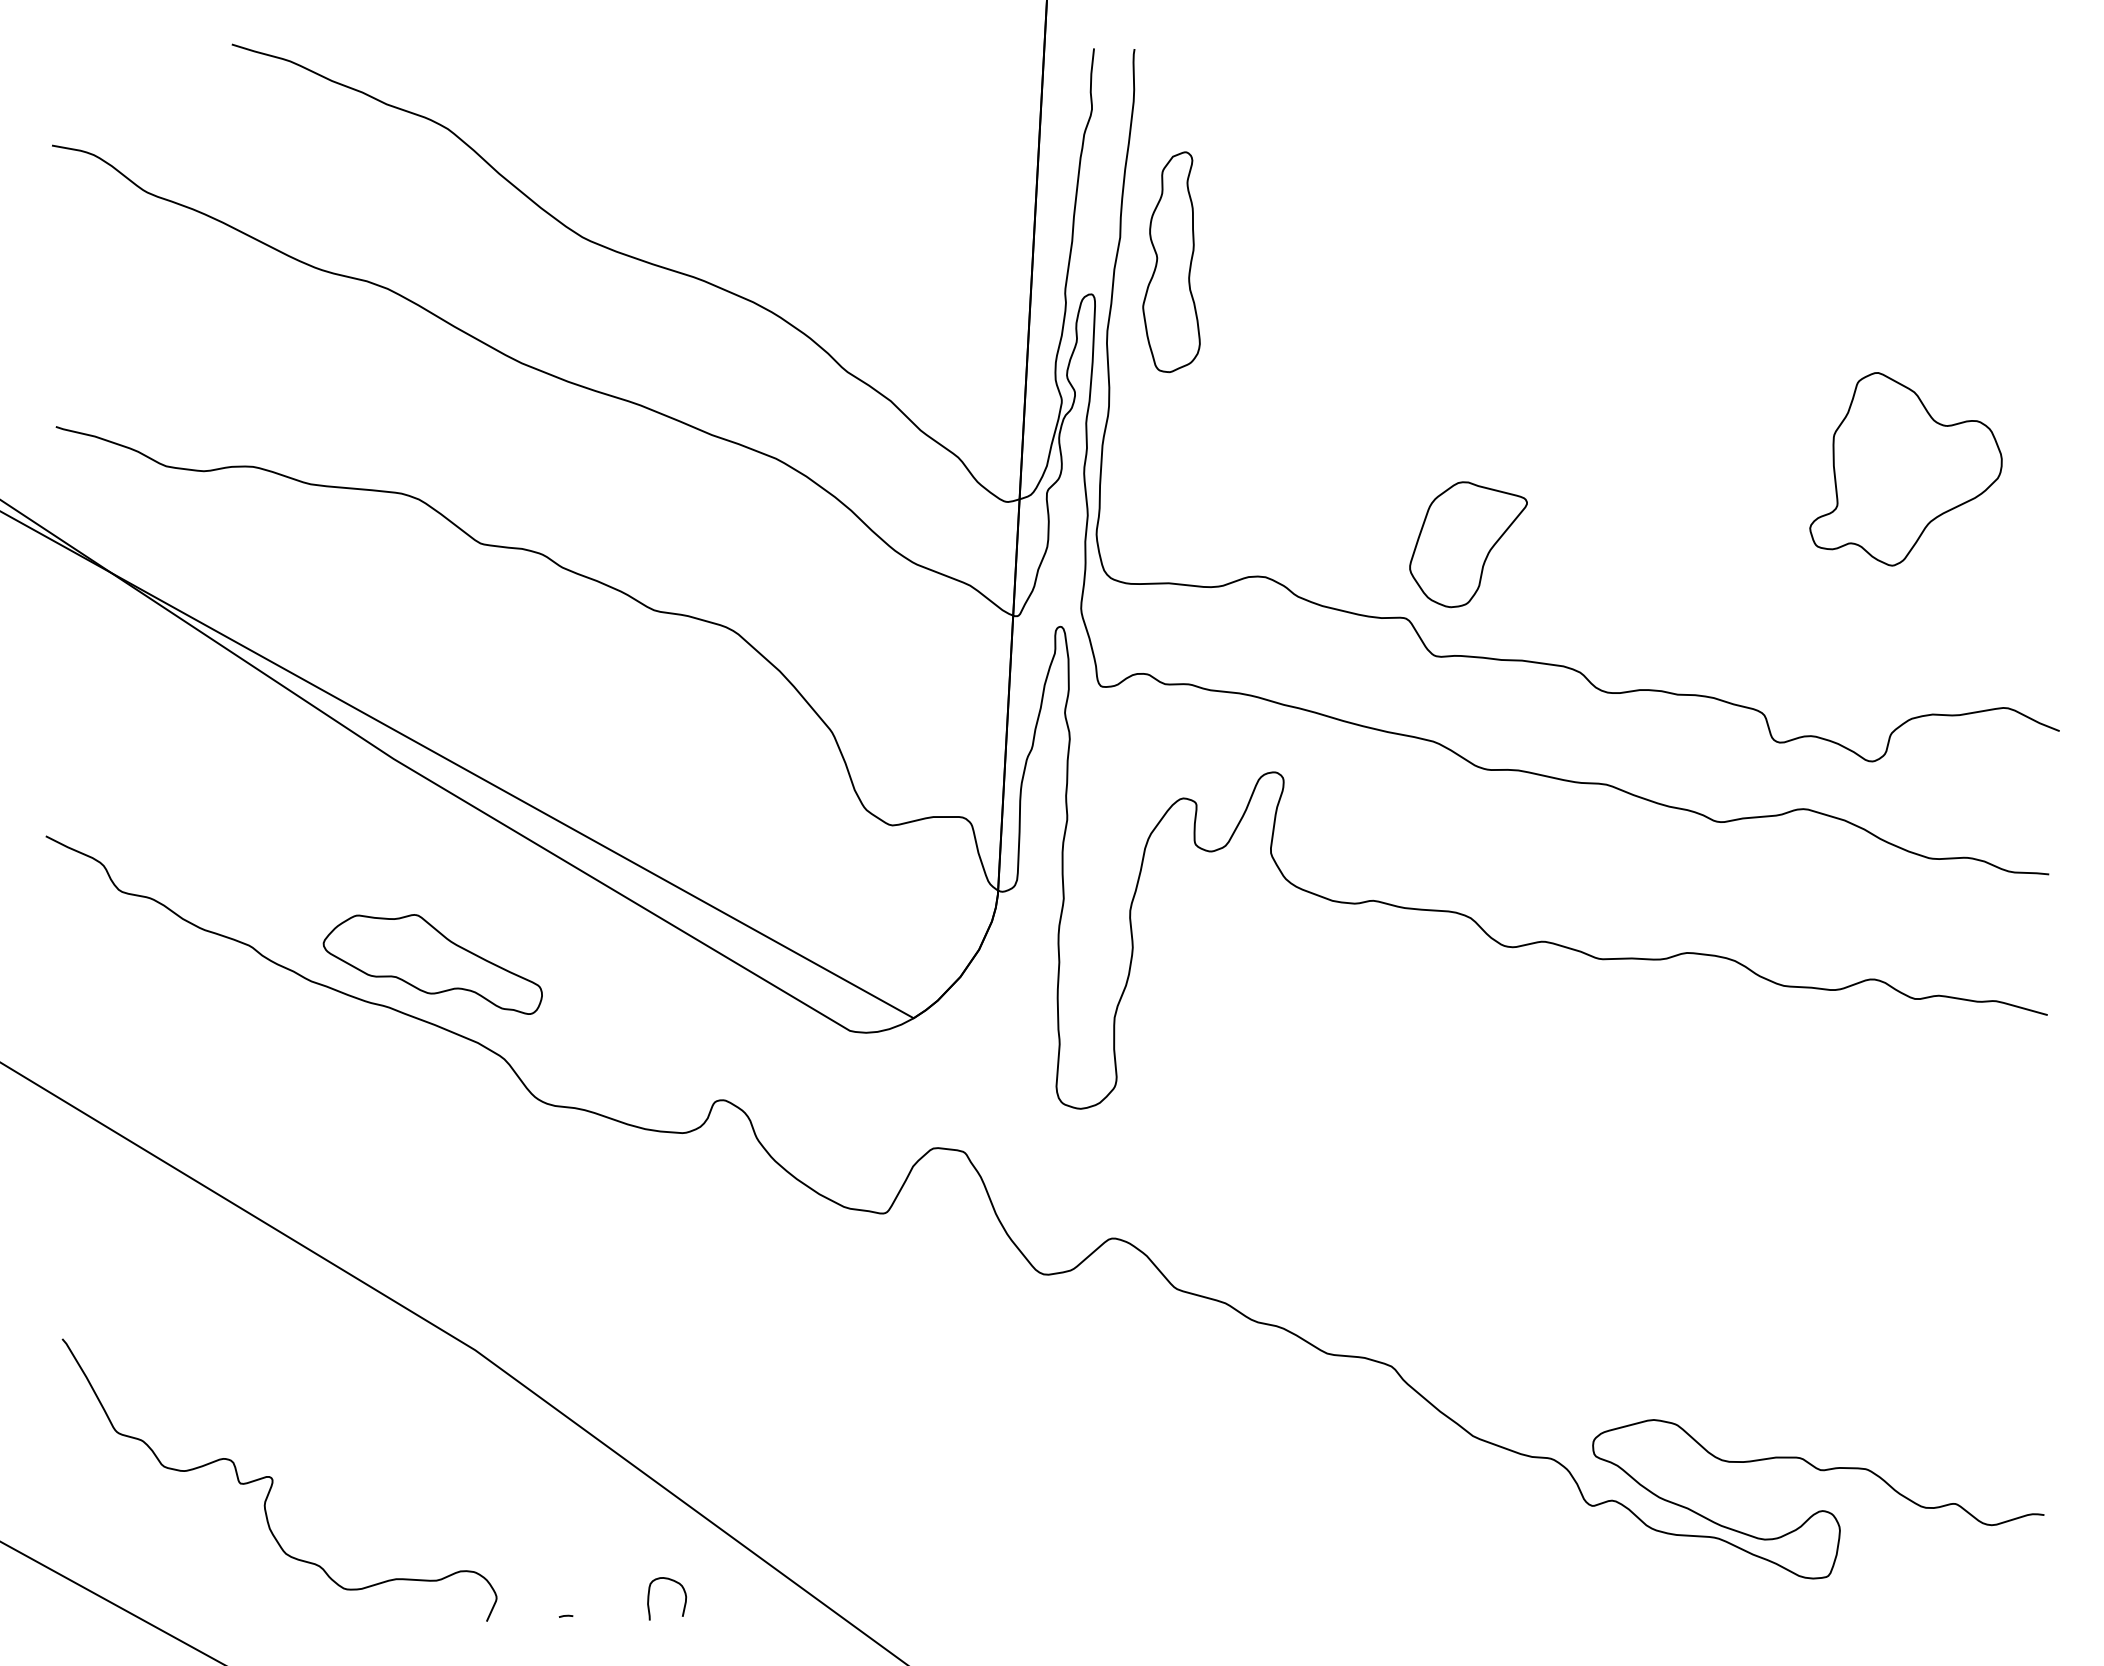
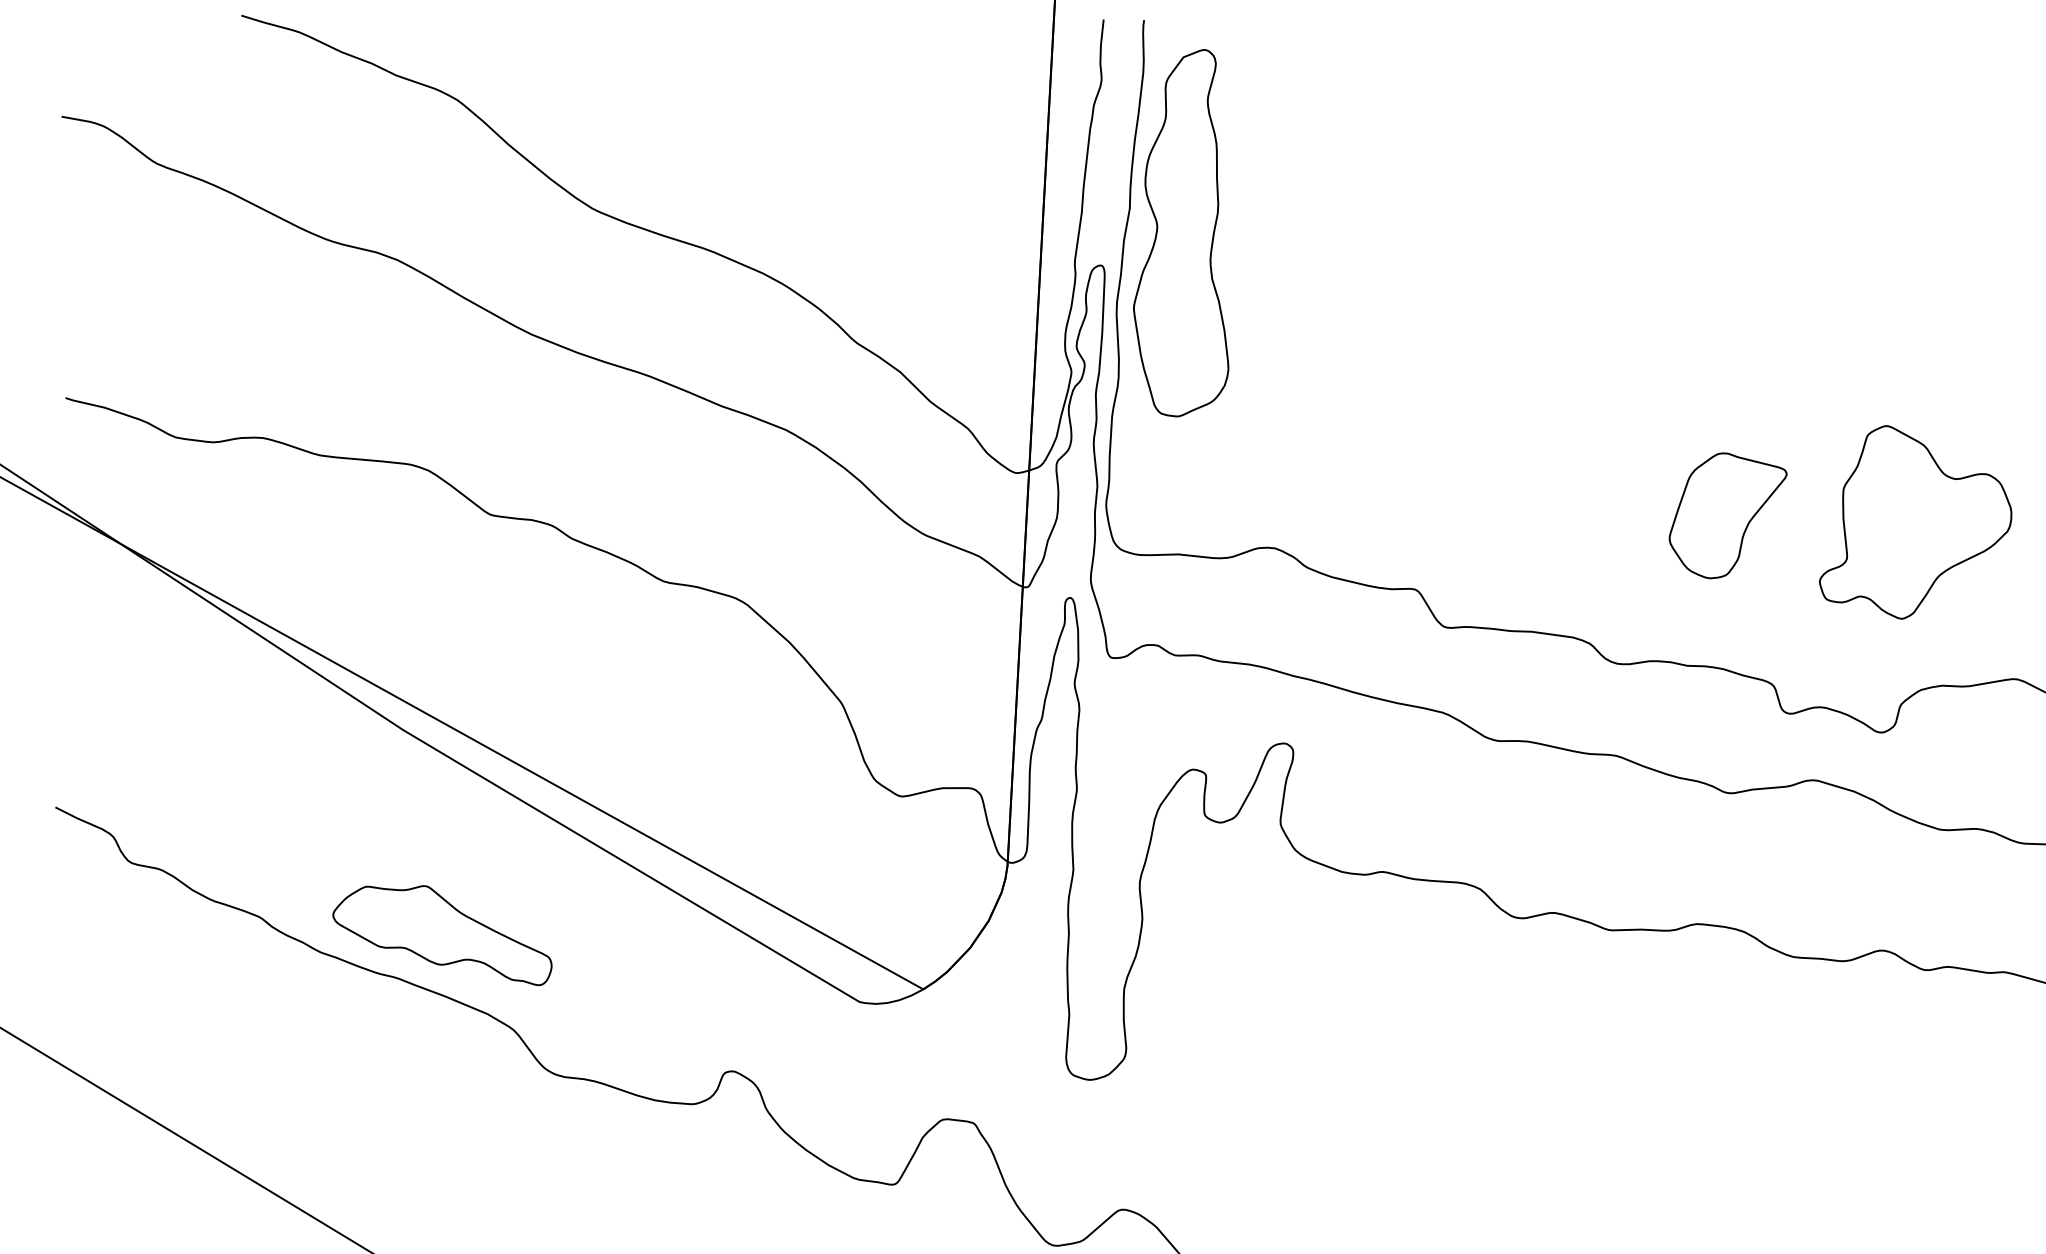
part: (1171, 262) -> (1181, 233), size x1.67
part: (1905, 469) -> (1915, 522), moved
part: (1468, 544) -> (1728, 515), moved

